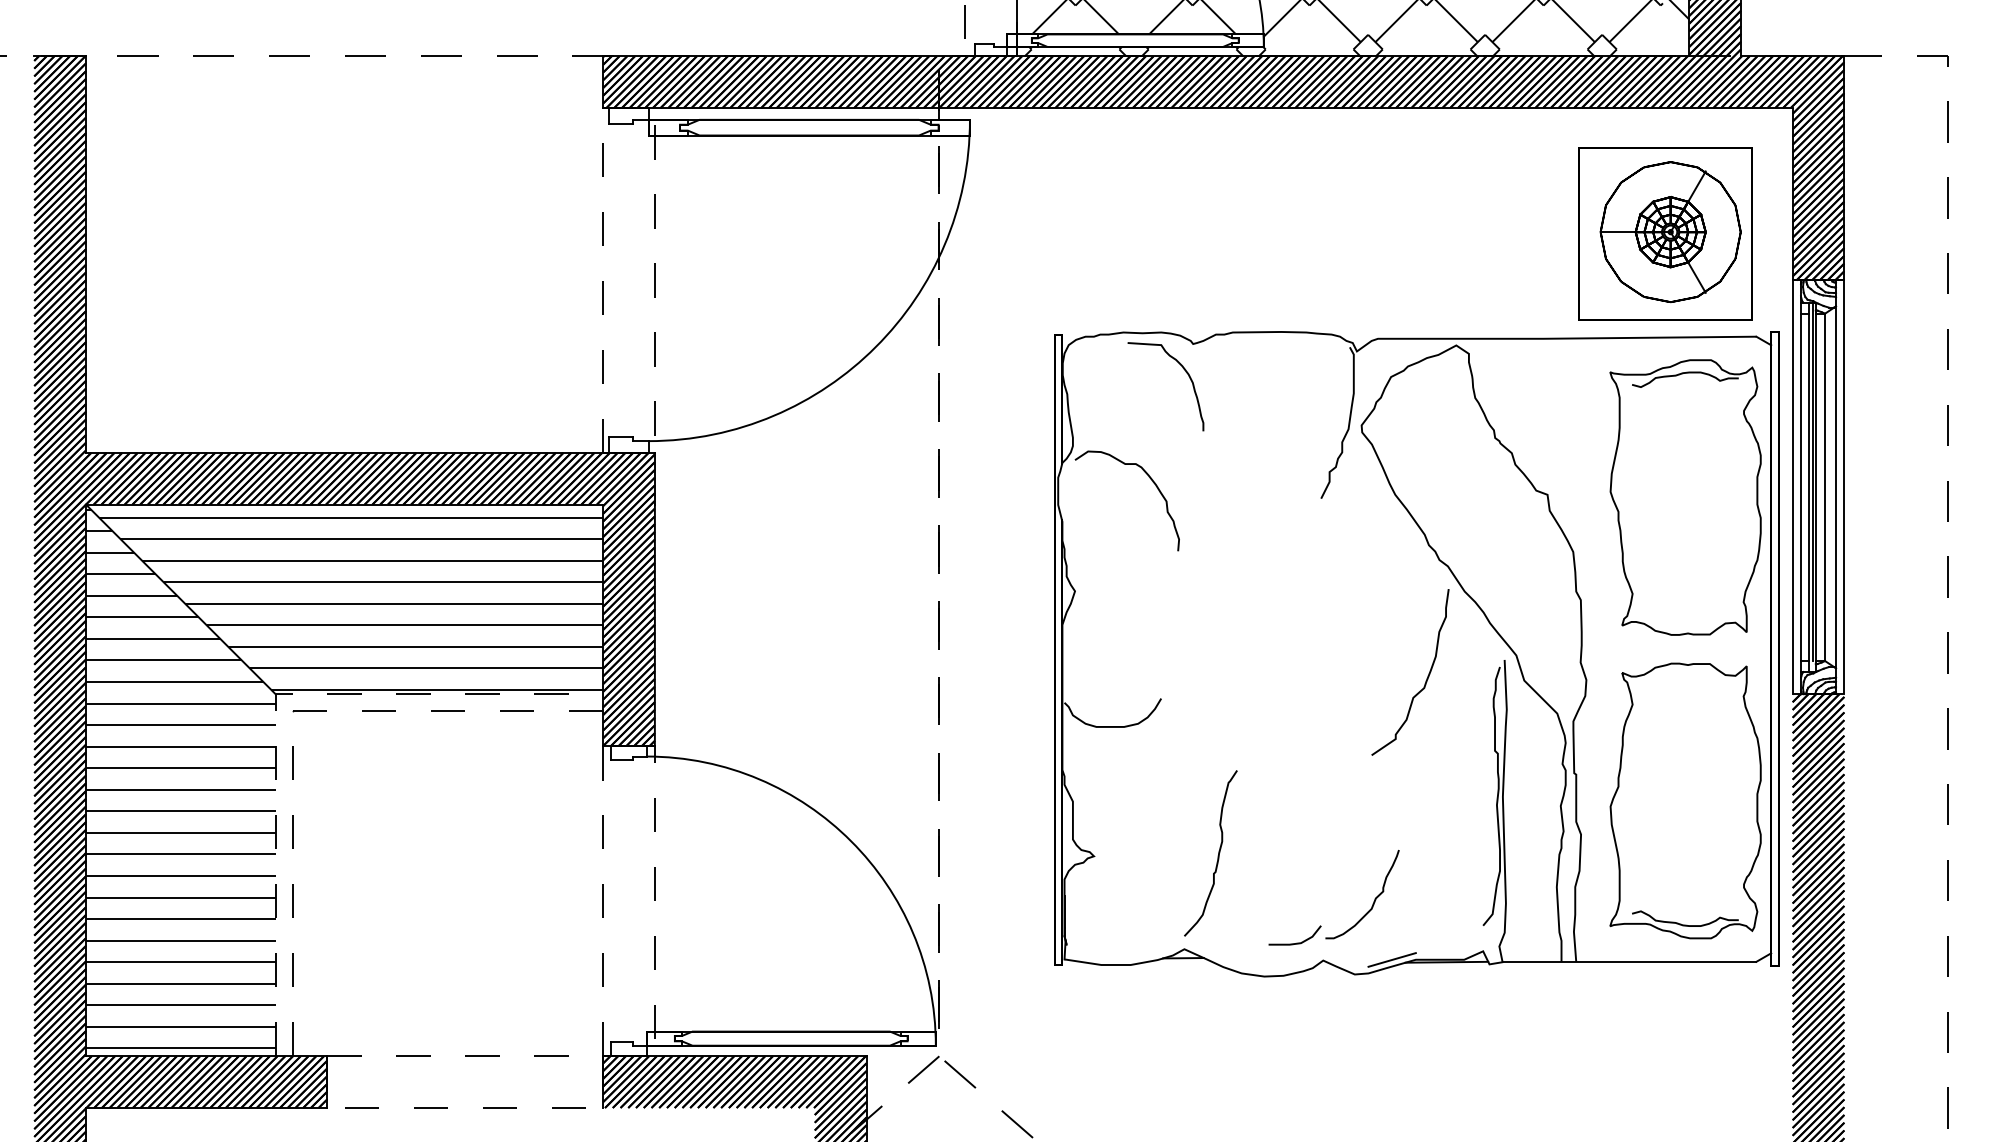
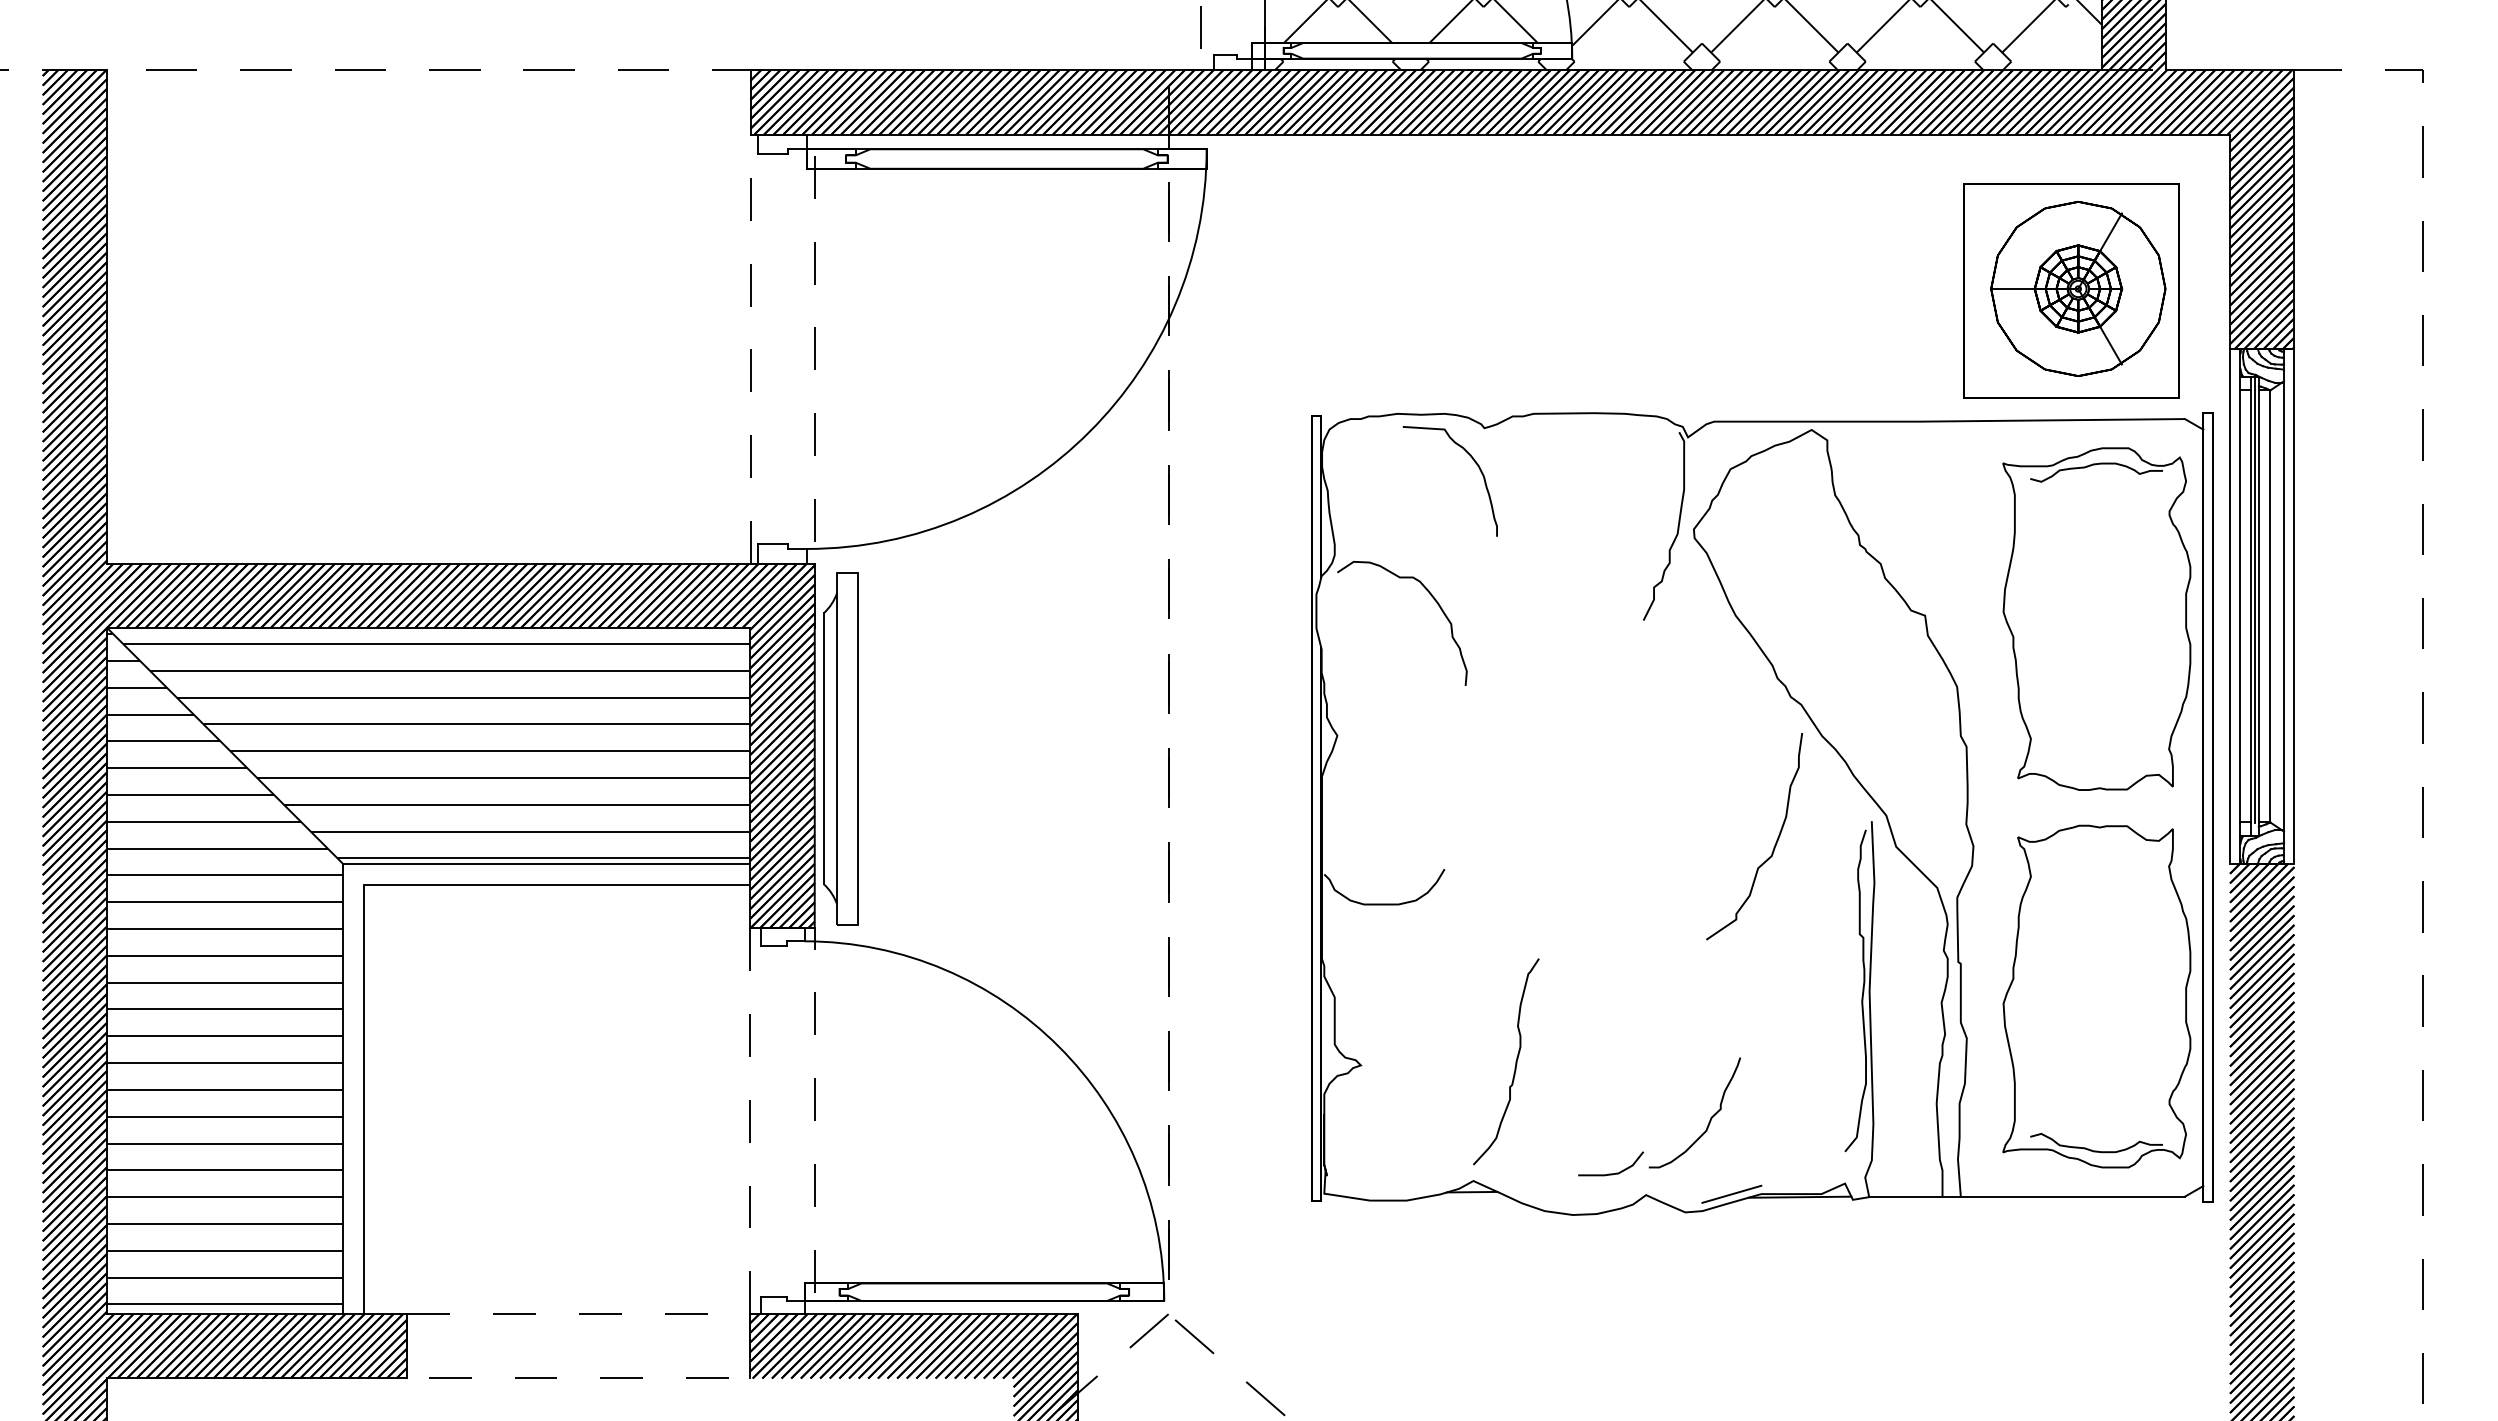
part: (675, 601) -> (840, 748), added
line: (275, 710) -> (342, 884), dashed -> solid
line: (292, 727) -> (364, 905), dashed -> solid

